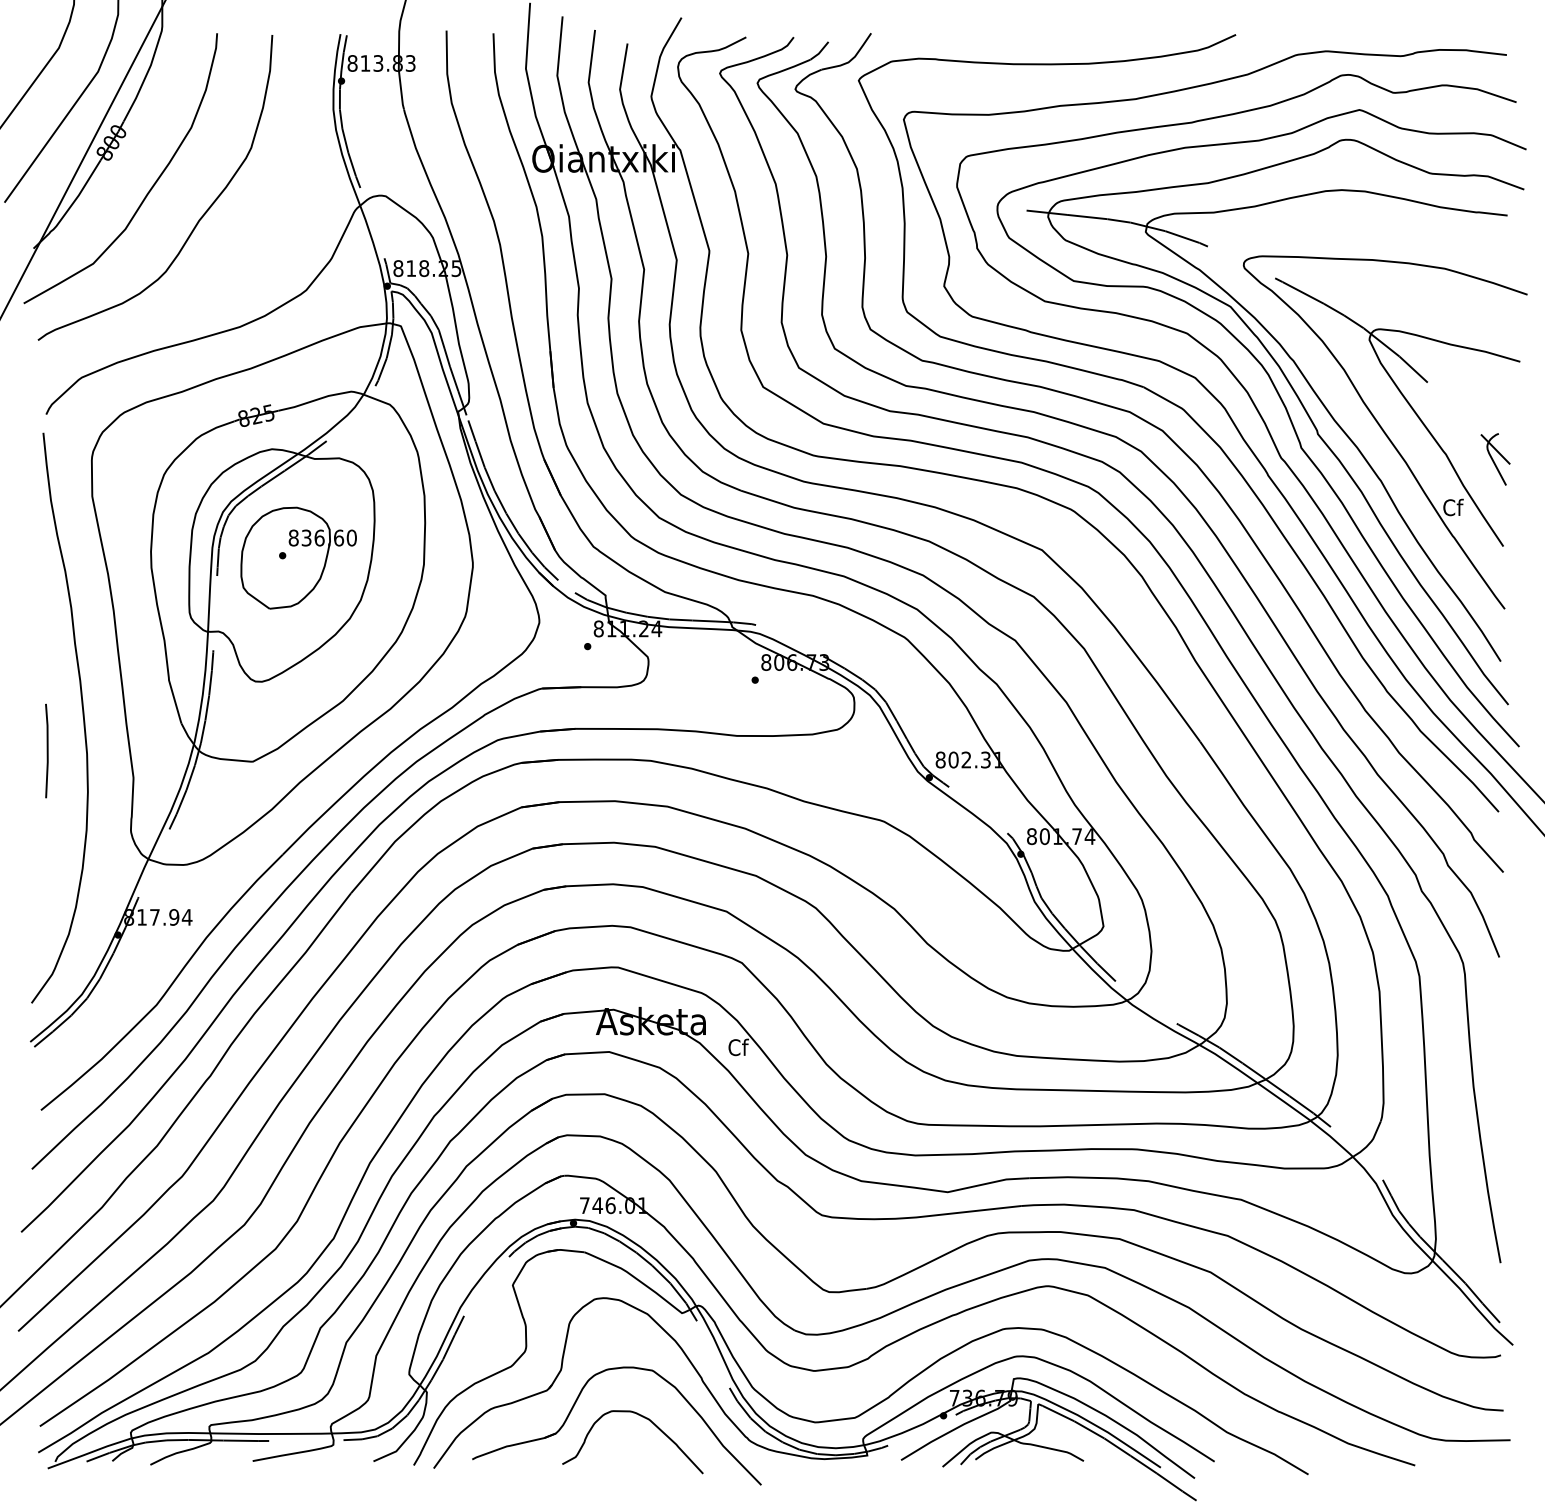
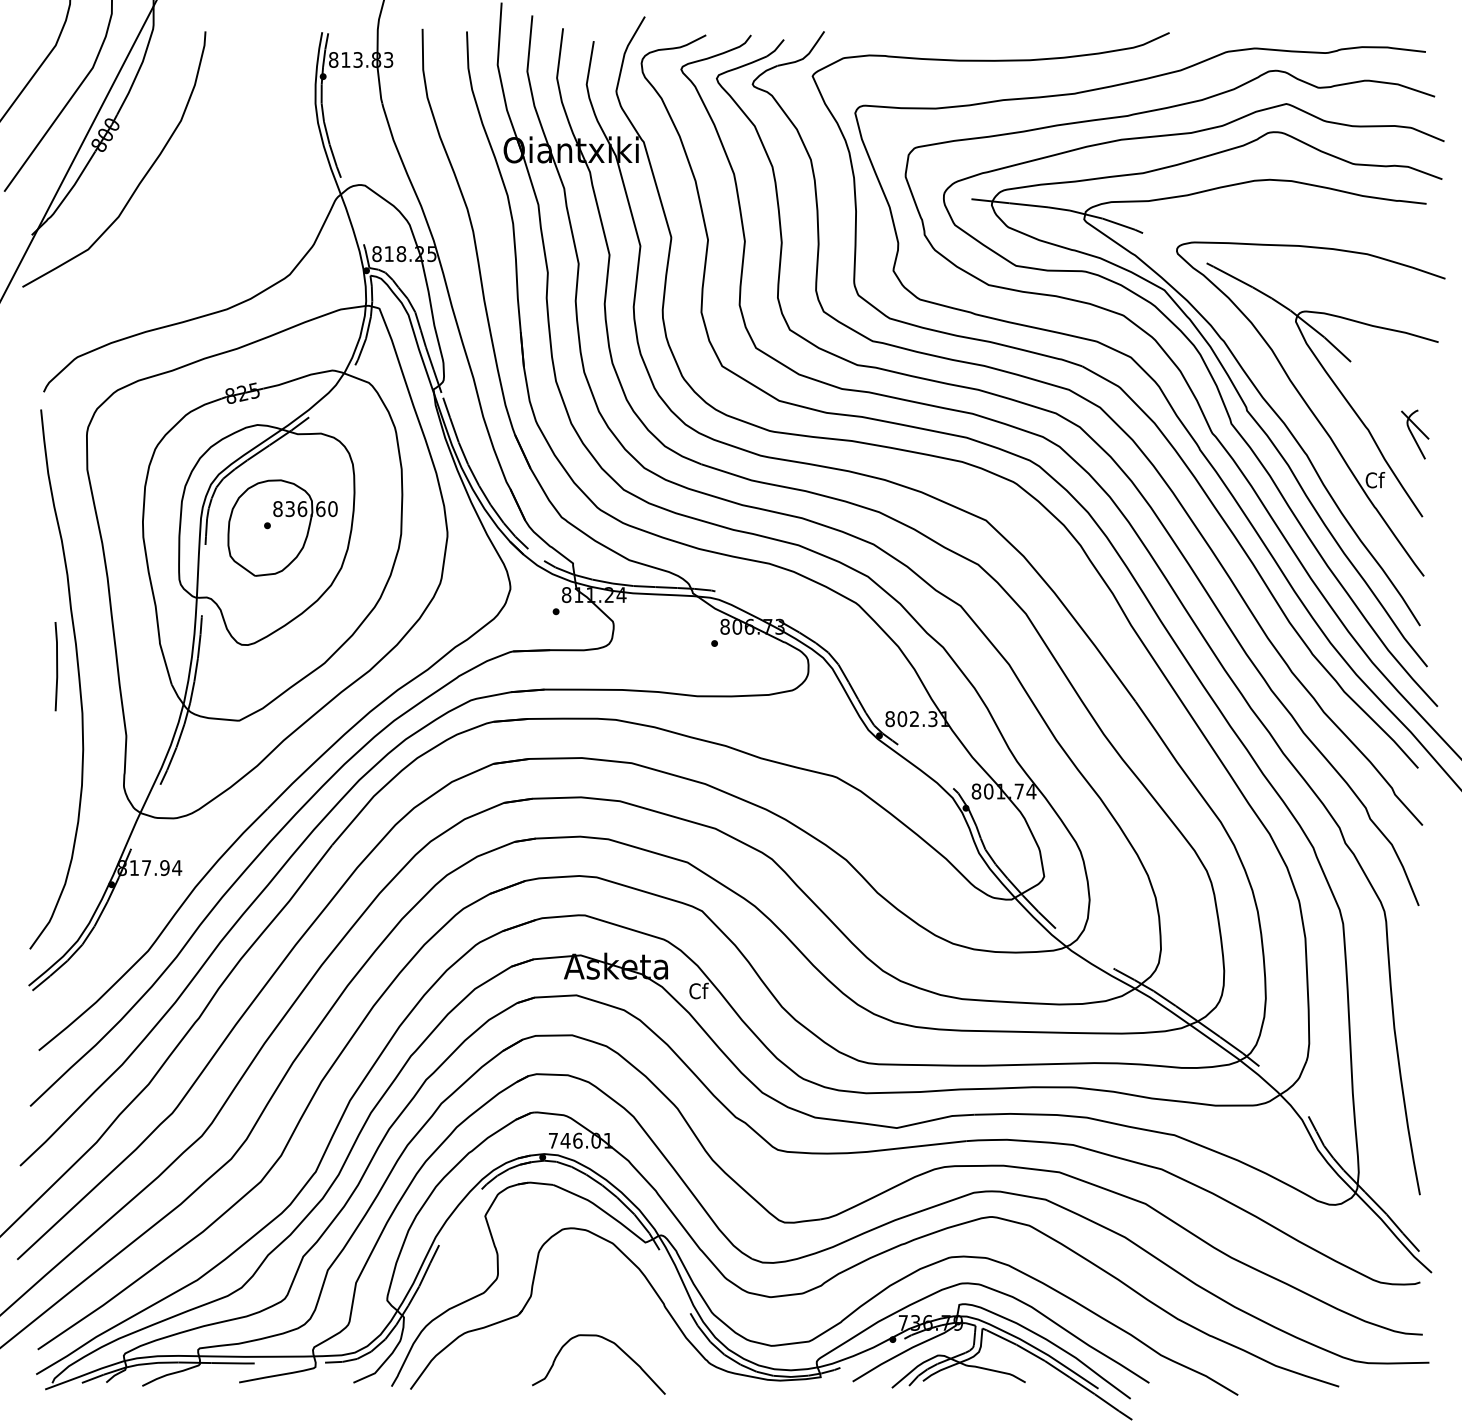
curve: (198, 220) -> (187, 208), removed
line: (47, 750) -> (56, 666), moved
part: (575, 1405) -> (544, 1329), removed

